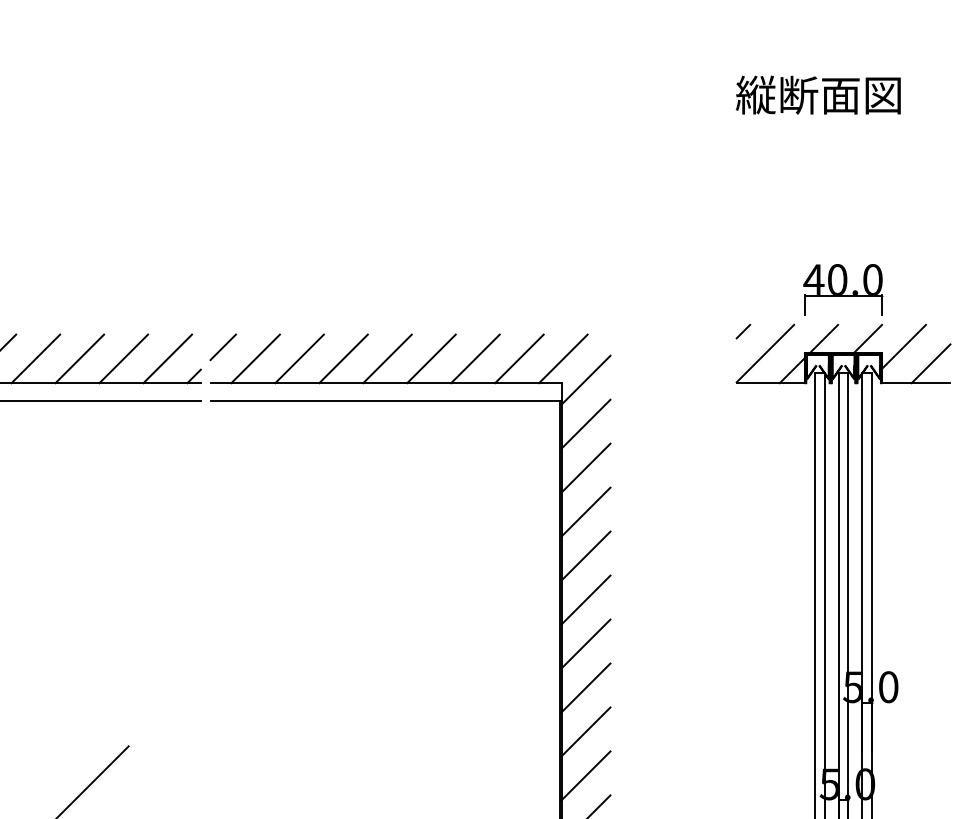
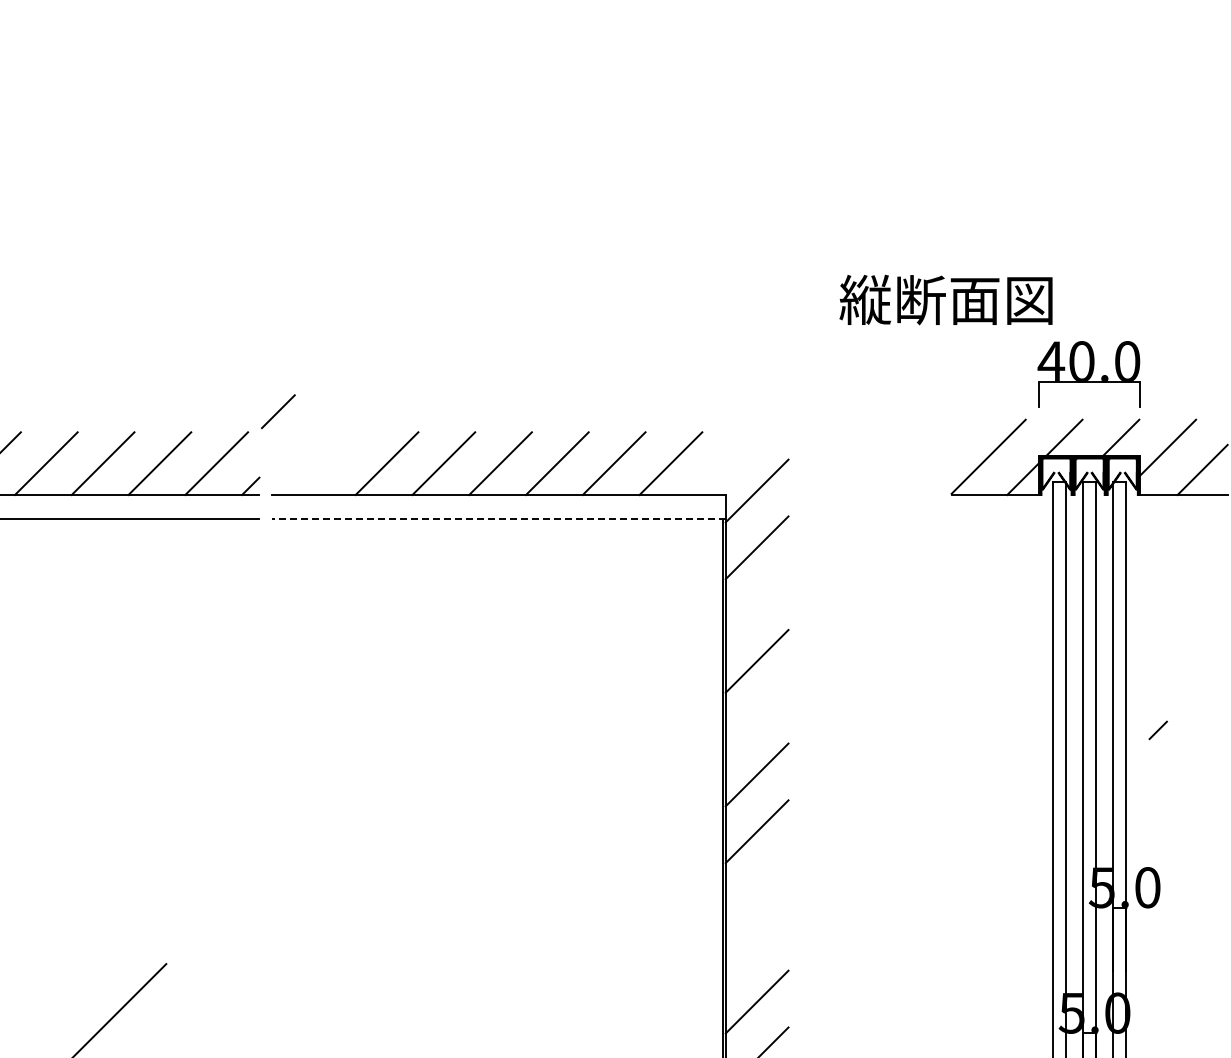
text: (817, 94) -> (945, 299), moved
line: (742, 331) -> (1157, 730), moved
line: (223, 347) -> (278, 411), moved
line: (255, 358) -> (329, 463), removed
line: (563, 358) -> (727, 463), removed
line: (385, 401) -> (498, 518), solid -> dashed
line: (585, 467) -> (756, 604), removed
line: (585, 555) -> (756, 717), removed
line: (585, 687) -> (756, 888), removed
line: (585, 731) -> (756, 944), removed

